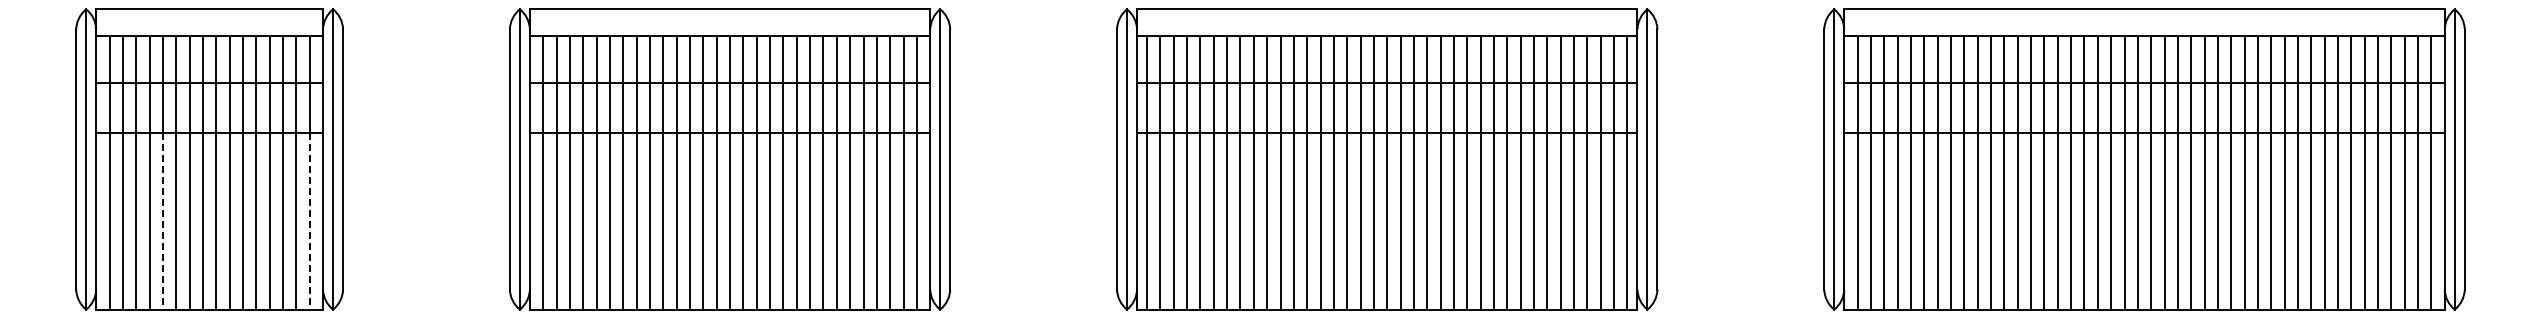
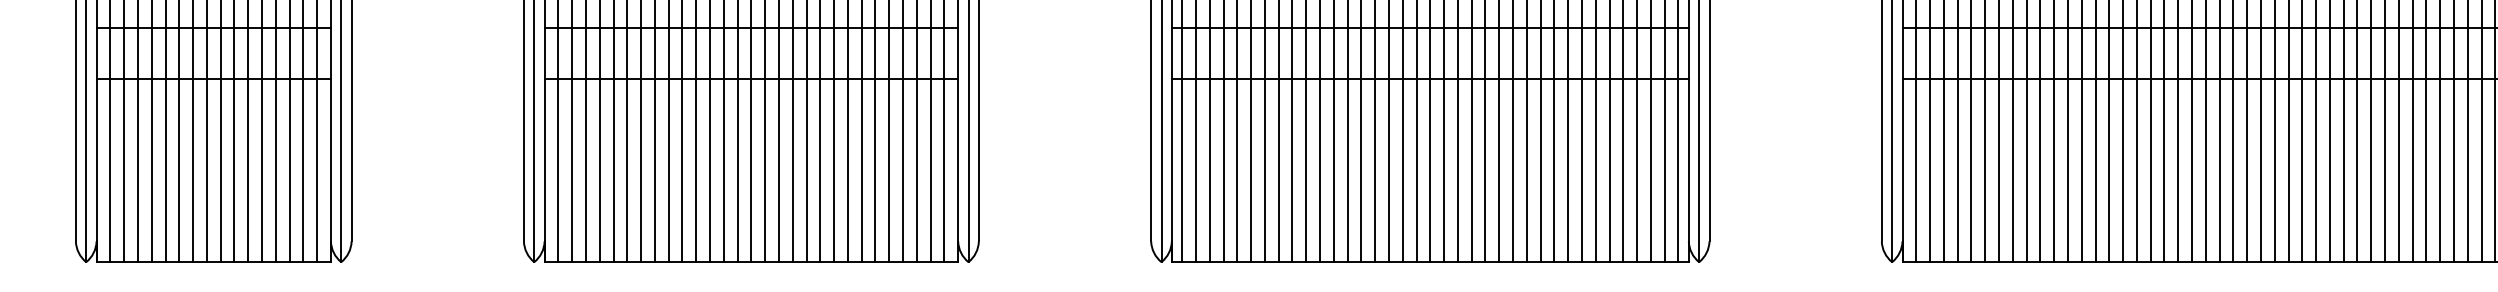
line: (162, 221) -> (165, 171), dashed -> solid
line: (309, 221) -> (316, 171), dashed -> solid

